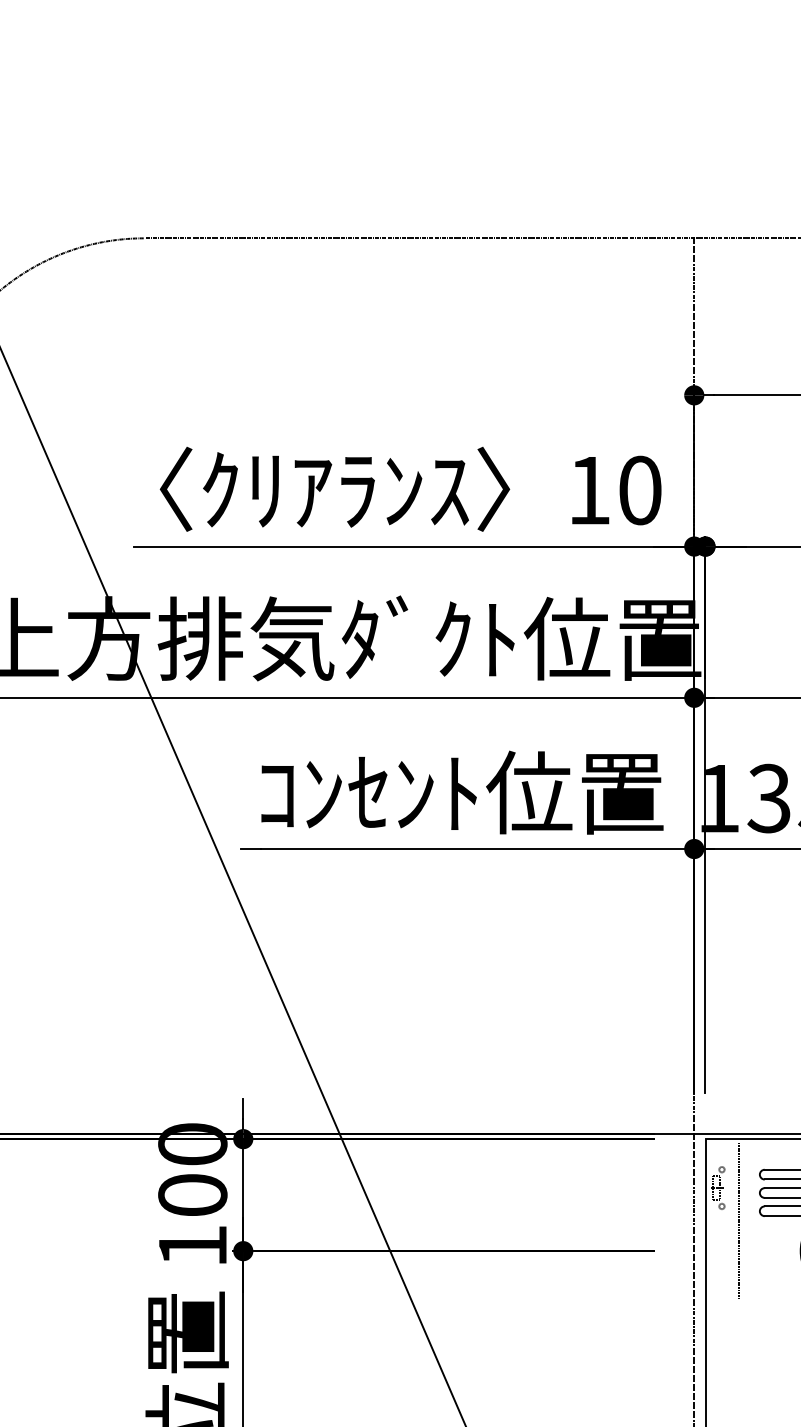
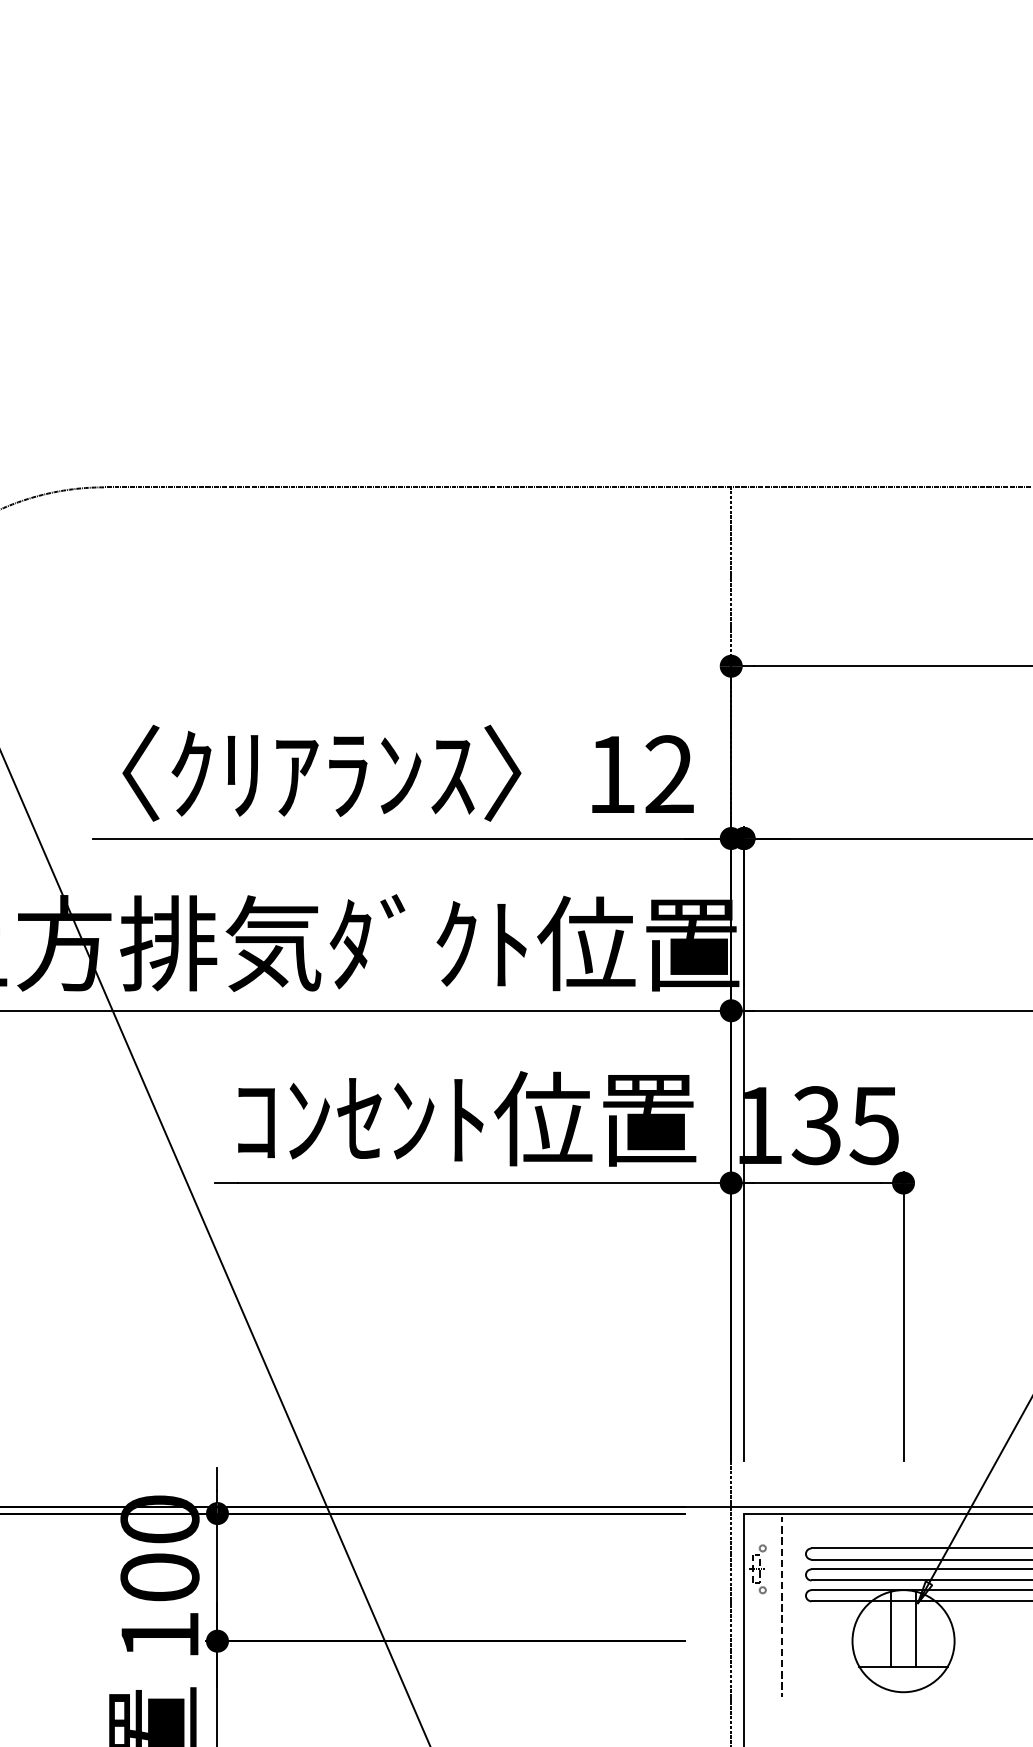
text: (640, 490) -> (669, 774), 10 -> 12

